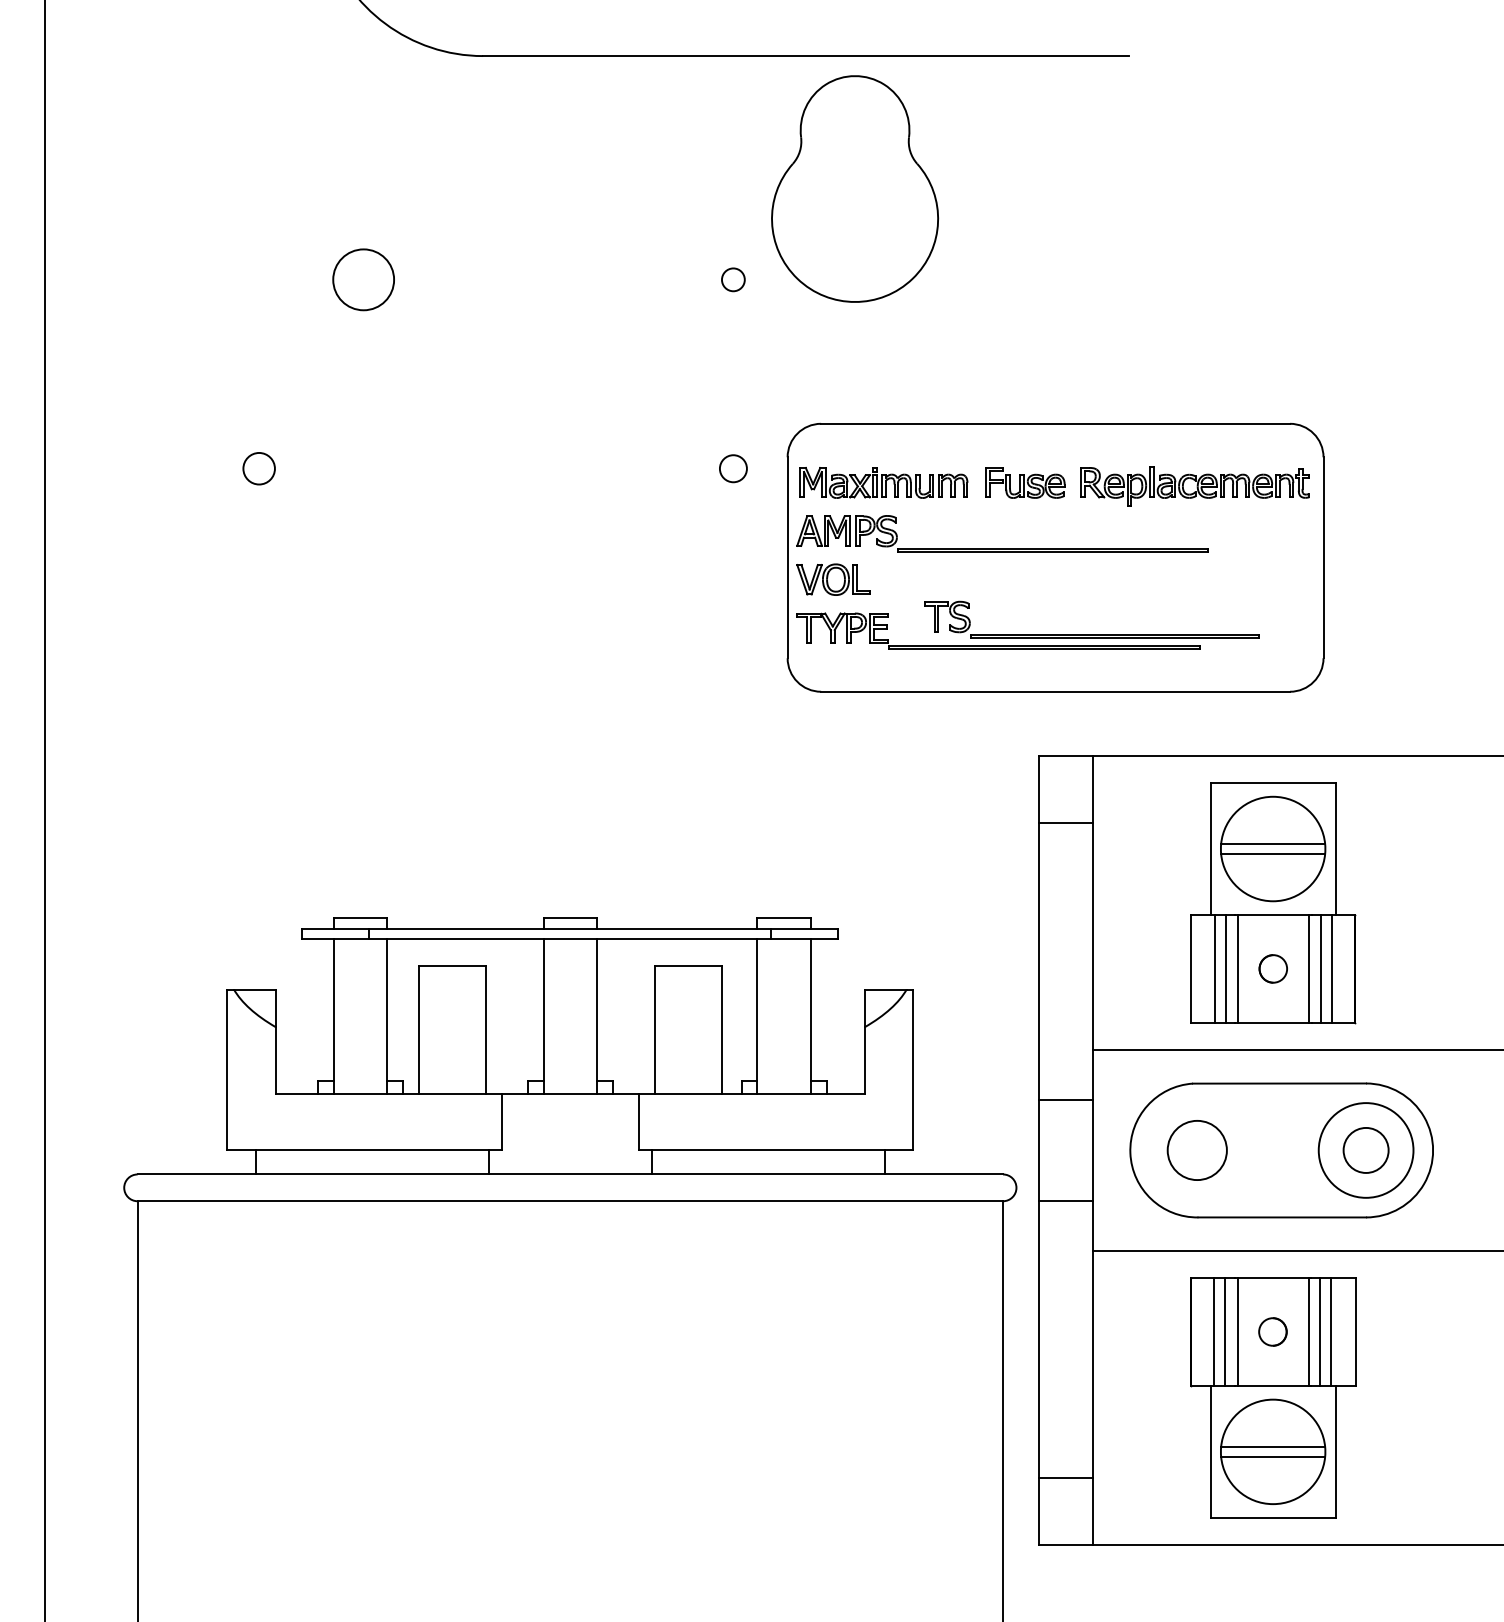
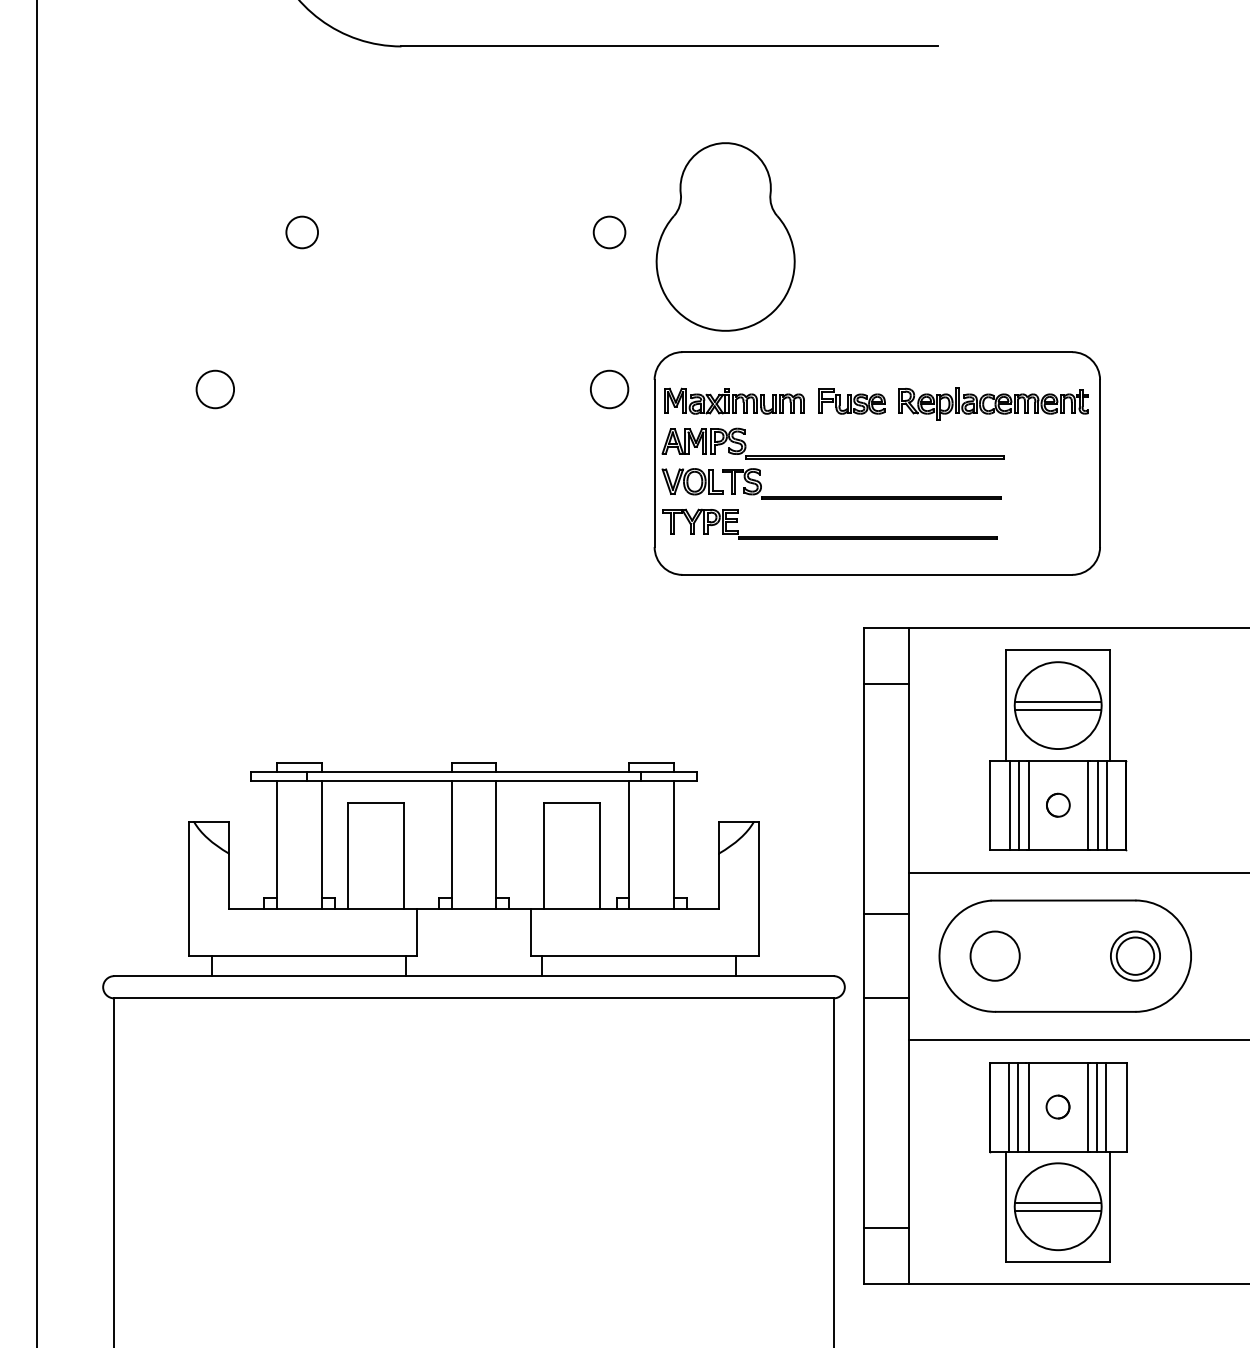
part: (854, 188) -> (725, 236), moved
circle: (364, 279) -> (302, 232), size x0.62
circle: (733, 279) -> (609, 232), size x1.67
circle: (259, 468) -> (215, 389), size x1.43
circle: (733, 468) -> (609, 389), size x1.67
part: (1090, 634) -> (861, 496), moved
circle: (1366, 1149) -> (1135, 955), size x0.62

